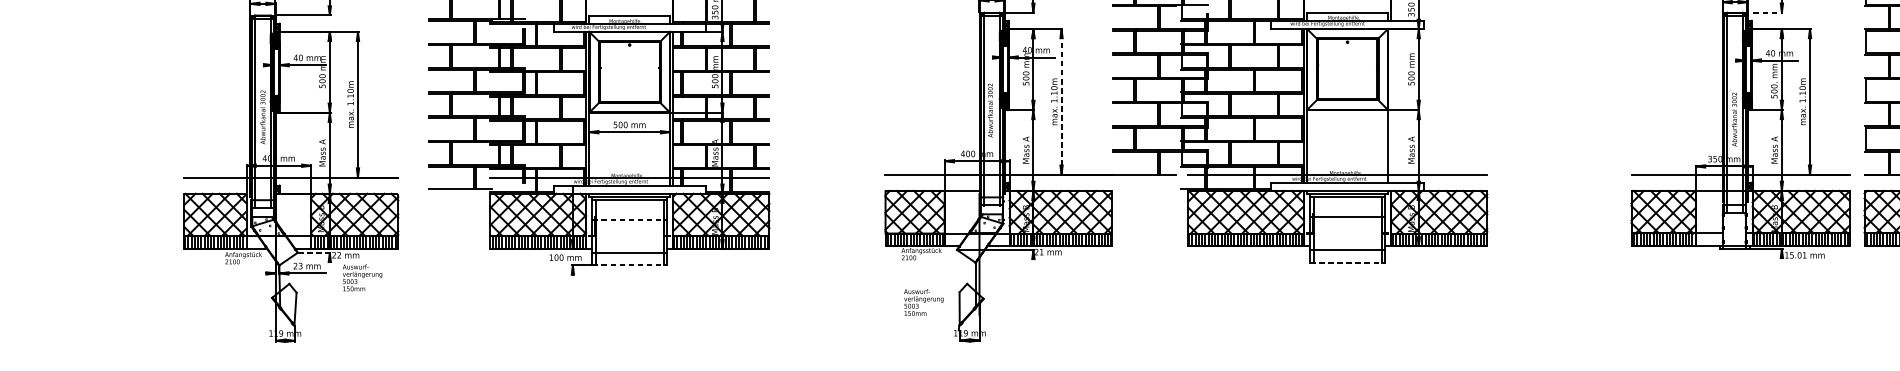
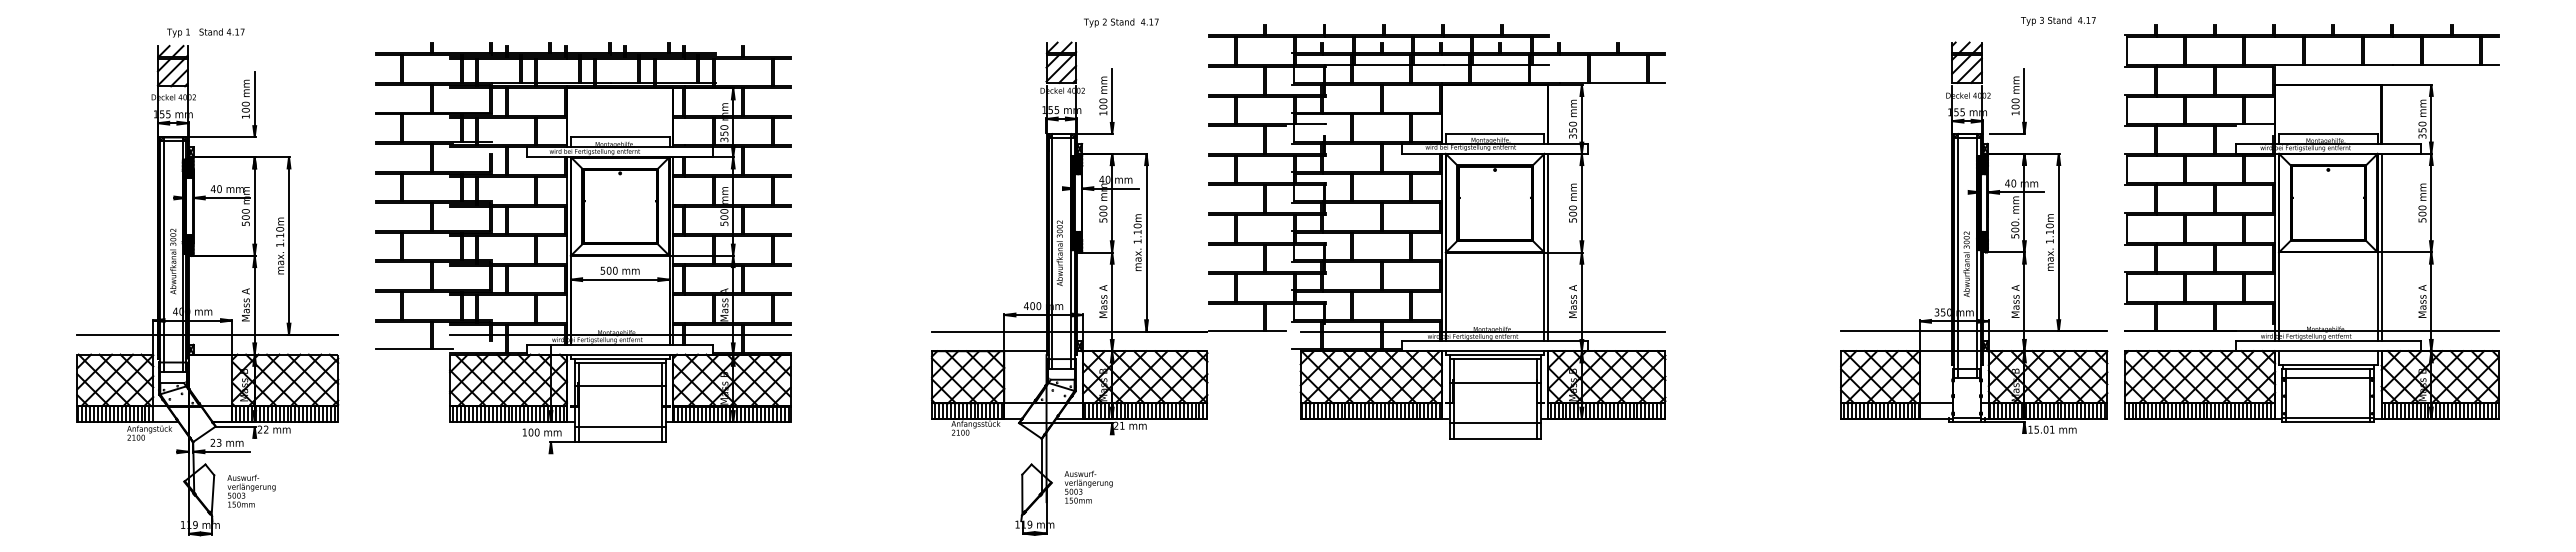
line: (1767, 13) -> (2007, 134), dashed -> solid
line: (1061, 101) -> (1146, 242), dashed -> solid
line: (1391, 105) -> (1548, 247), added
line: (629, 219) -> (620, 386), dashed -> solid
line: (314, 252) -> (235, 426), dashed -> solid
line: (1347, 262) -> (1495, 438), dashed -> solid
line: (629, 265) -> (620, 442), dashed -> solid
text: (362, 277) -> (251, 490), moved
text: (923, 301) -> (1088, 486), moved

